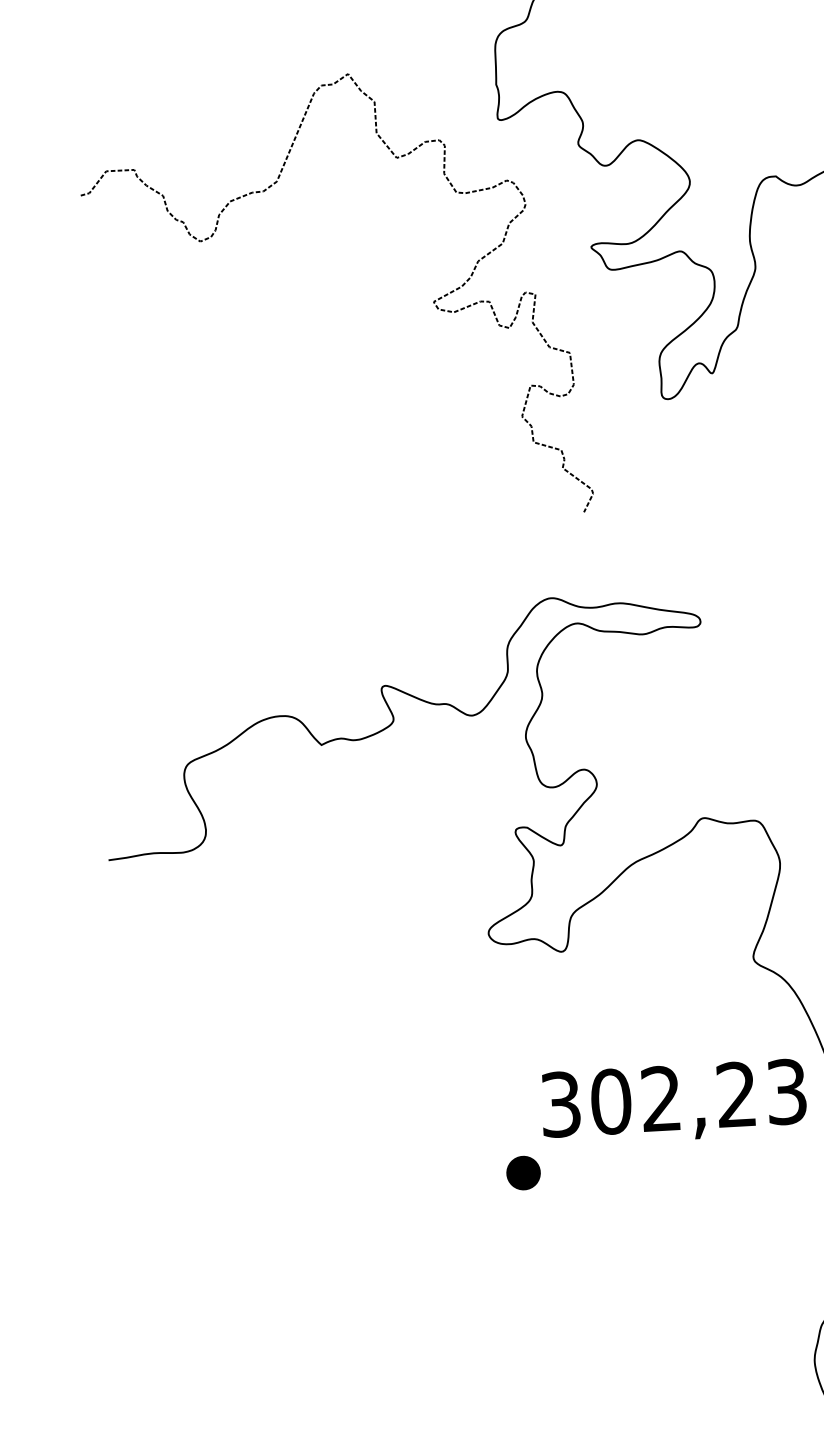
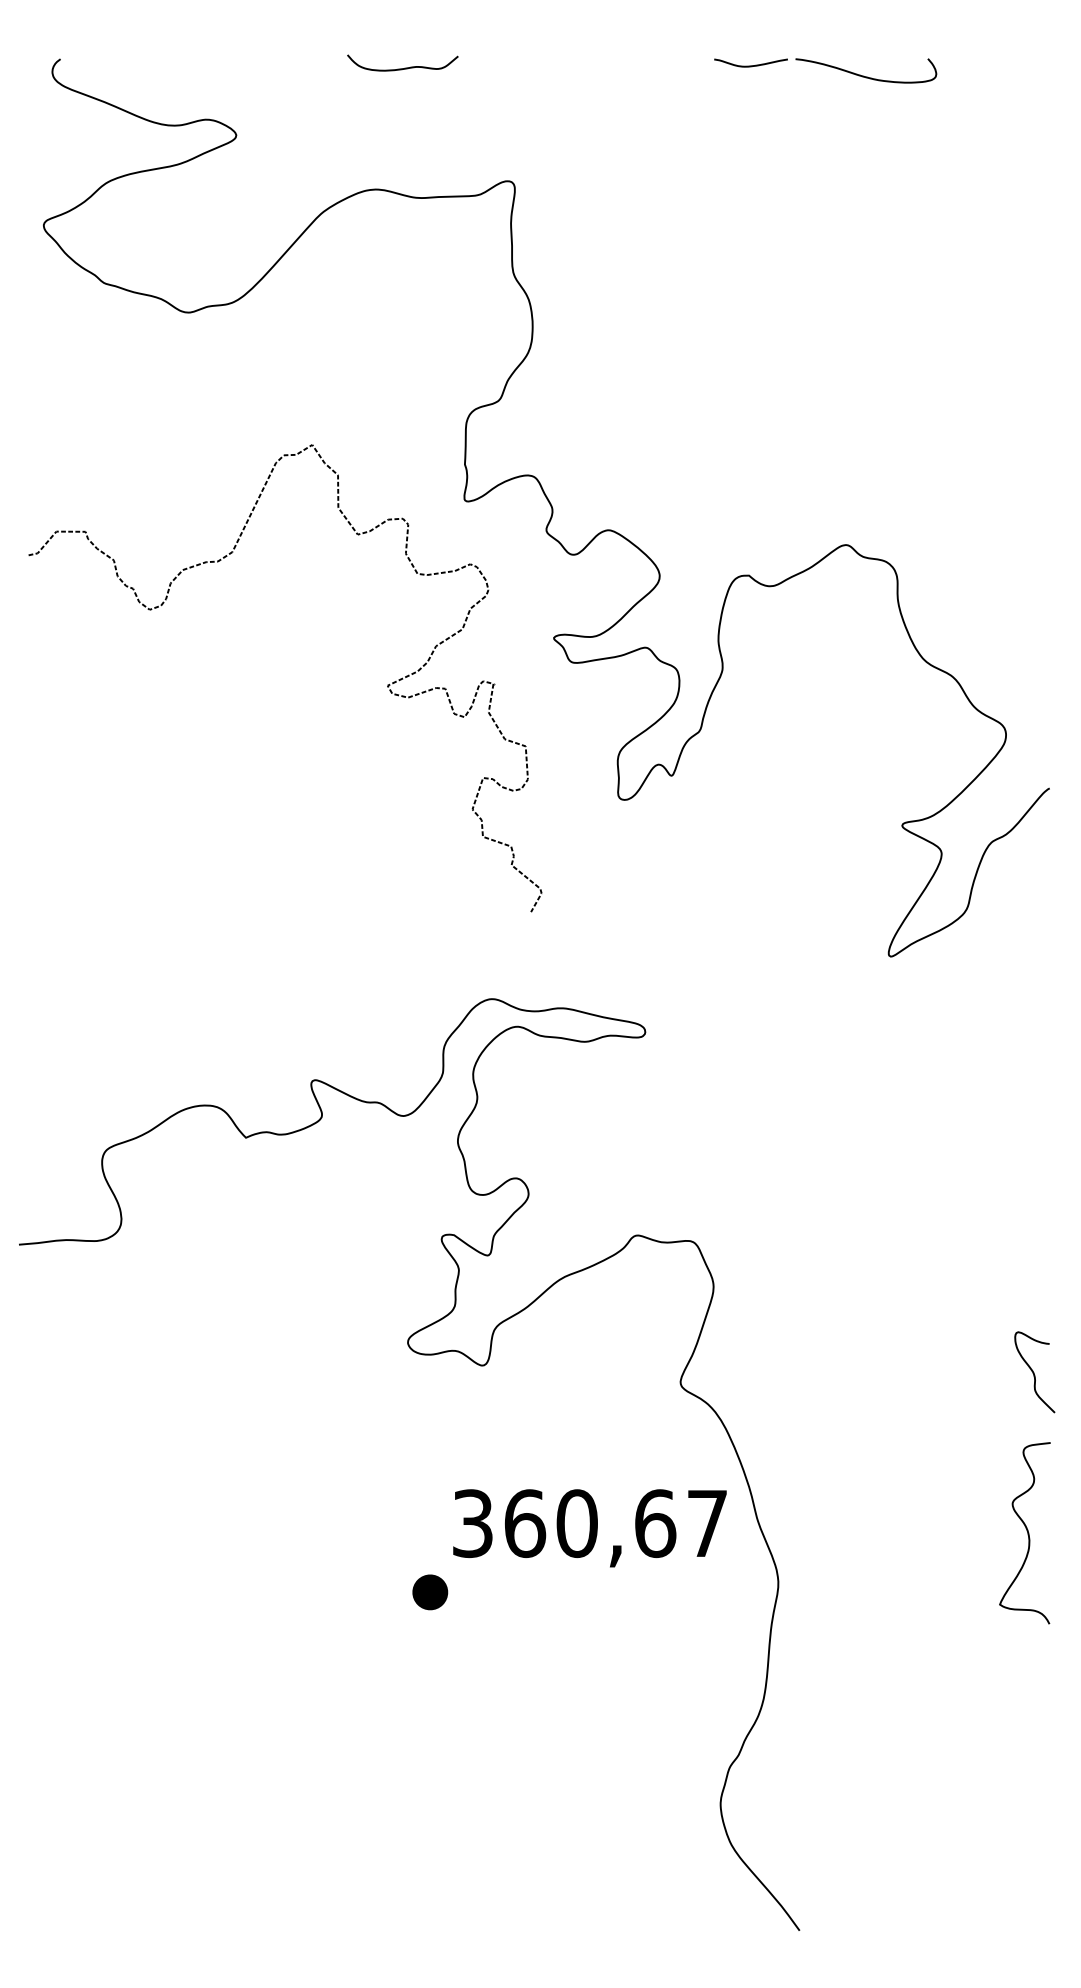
text: (698, 1096) -> (615, 1523), 302,23 -> 360,67

